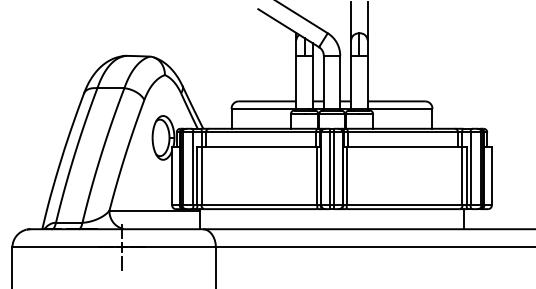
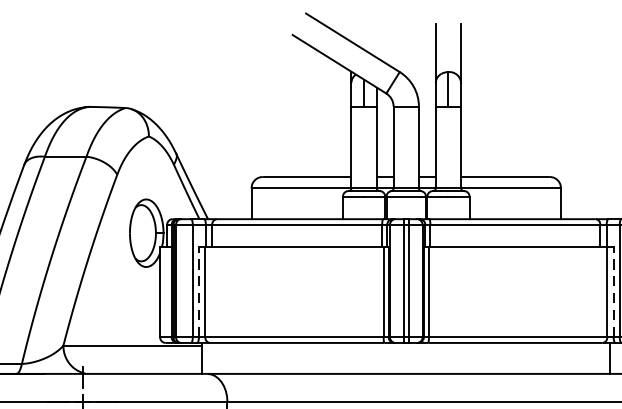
line: (197, 175) -> (199, 291), solid -> dashed
line: (466, 175) -> (613, 291), solid -> dashed

